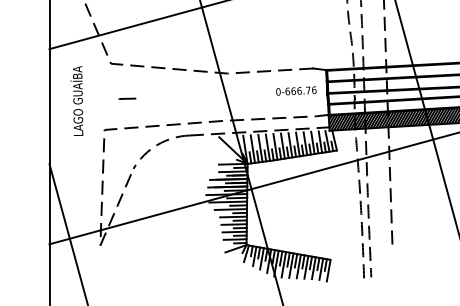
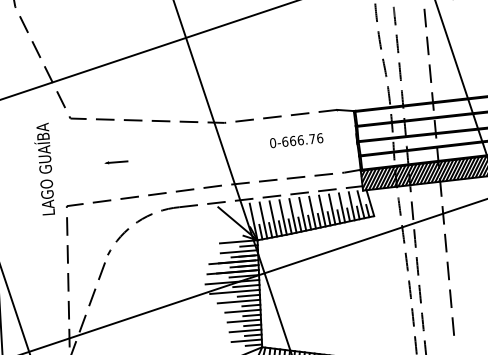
text: (296, 90) -> (296, 139), moved
line: (127, 98) -> (117, 161), moved
text: (76, 100) -> (43, 168), moved

